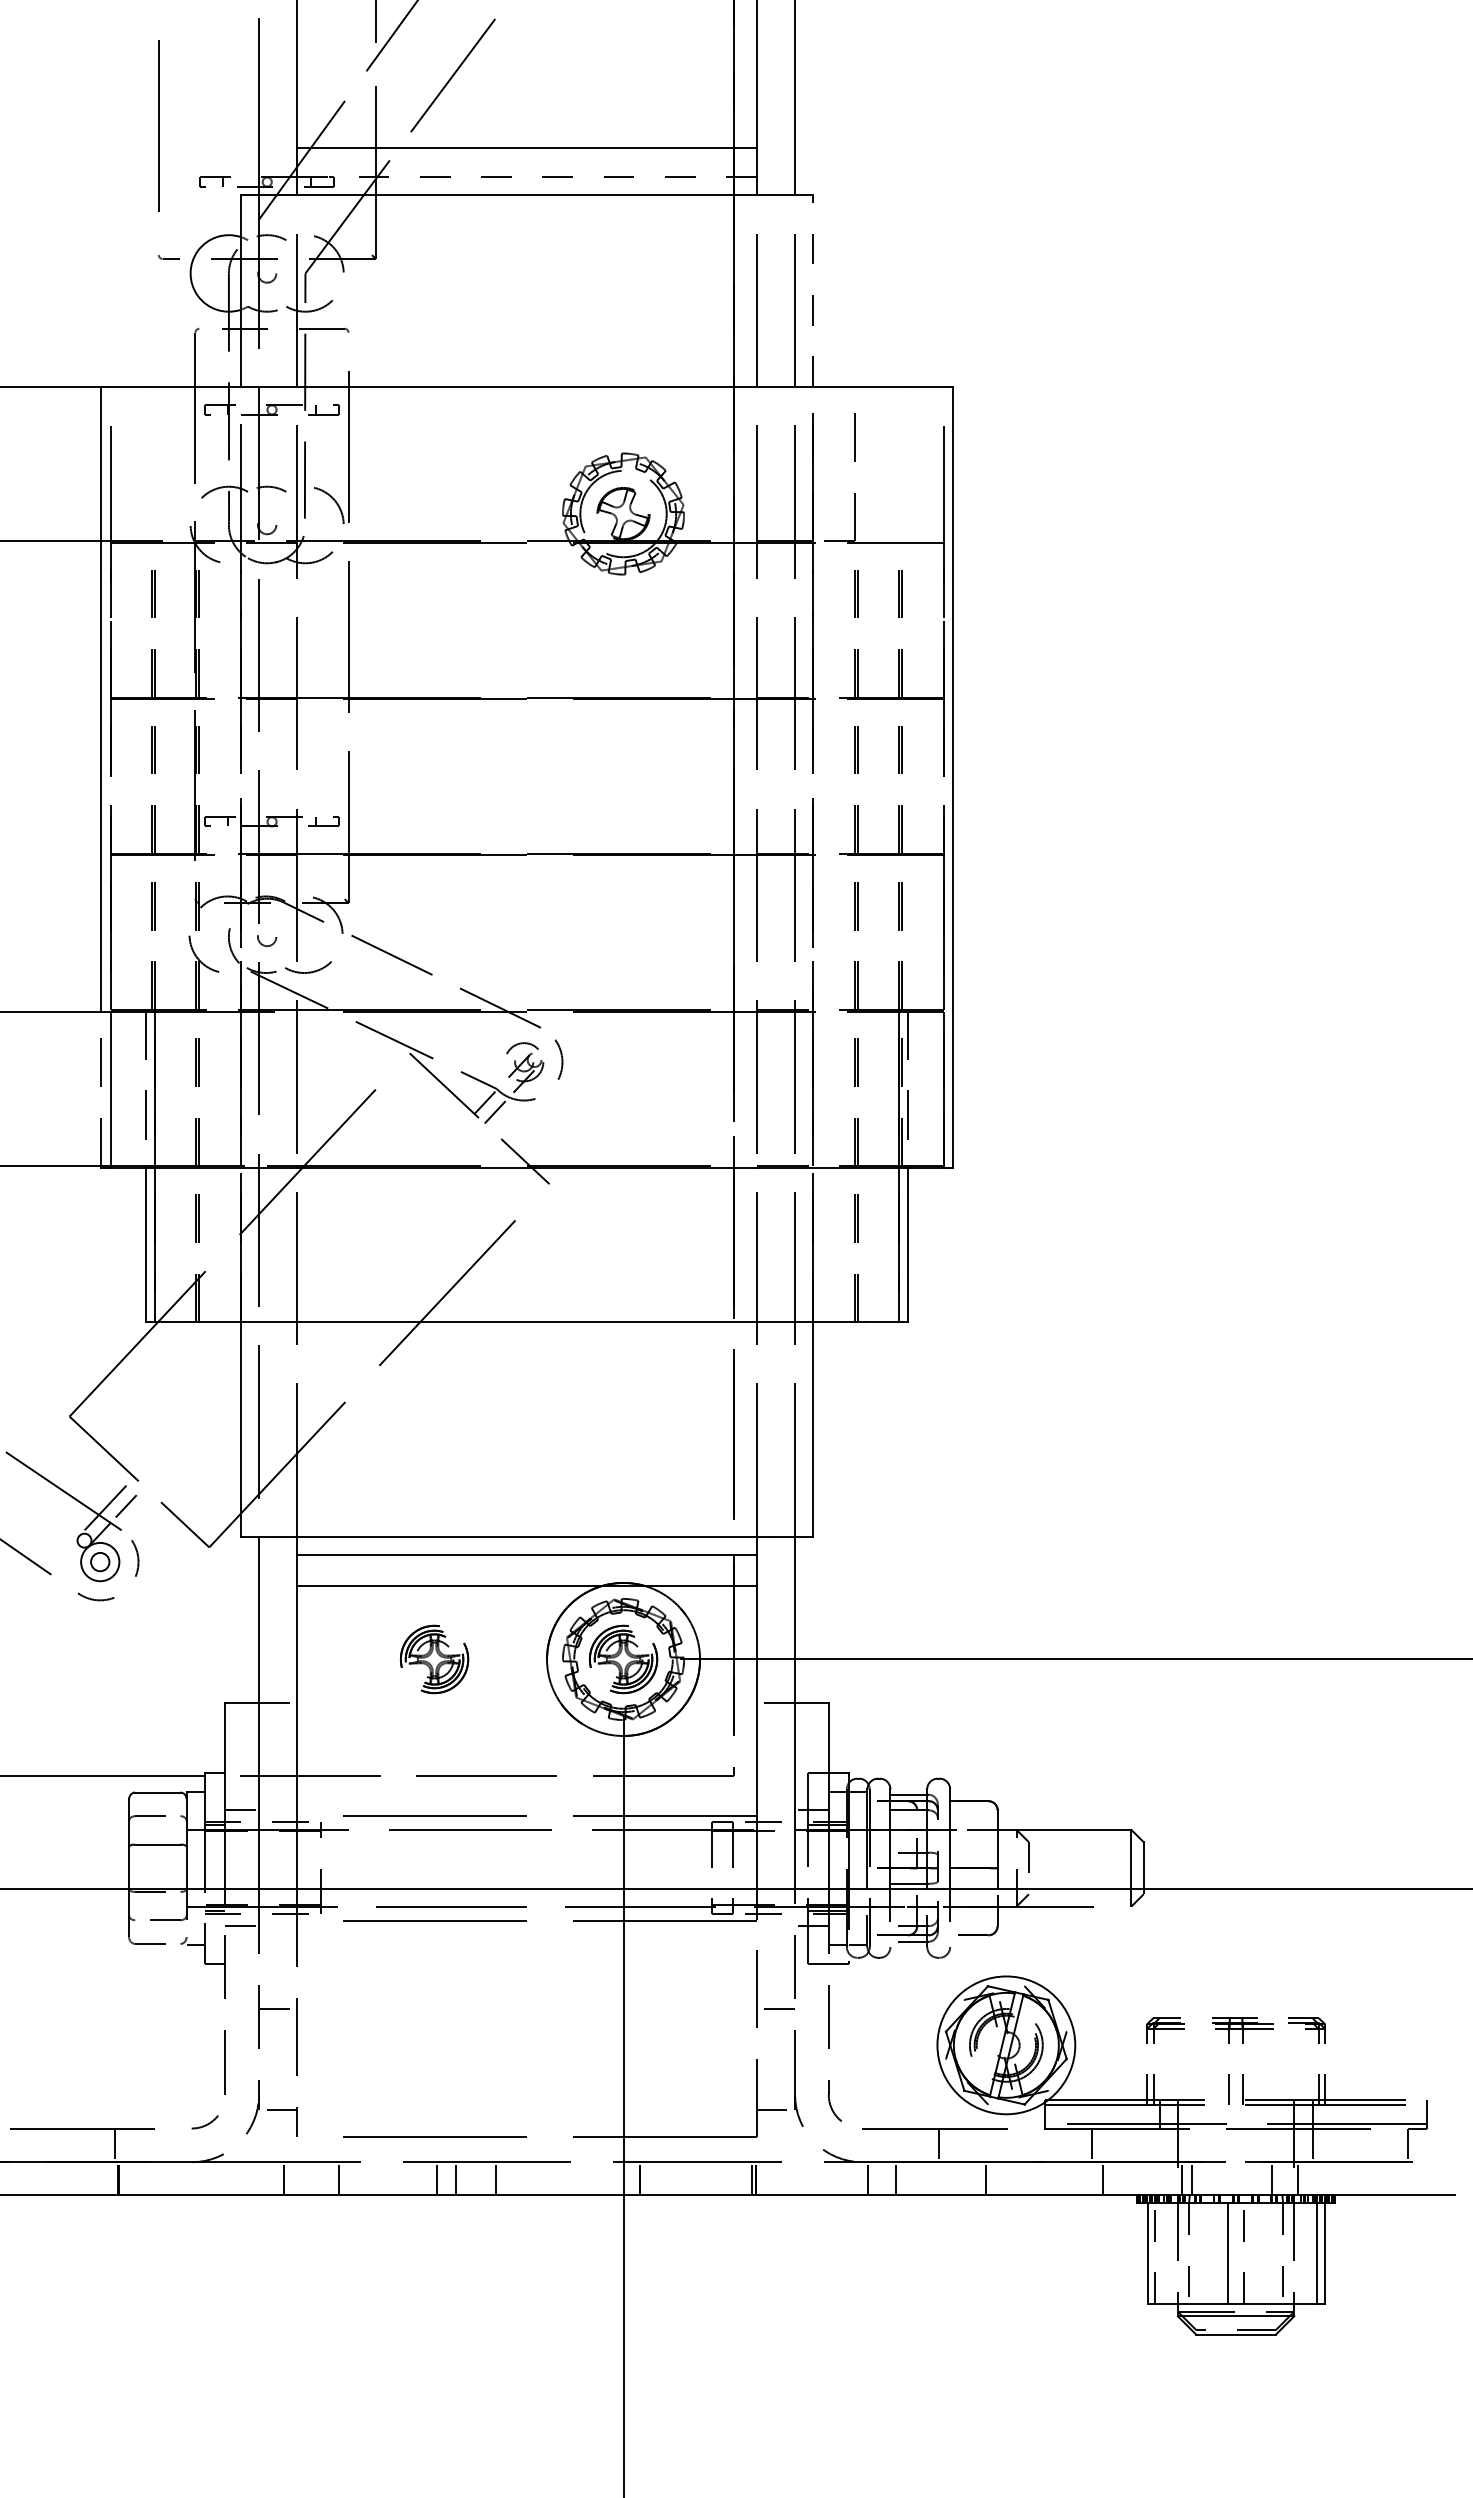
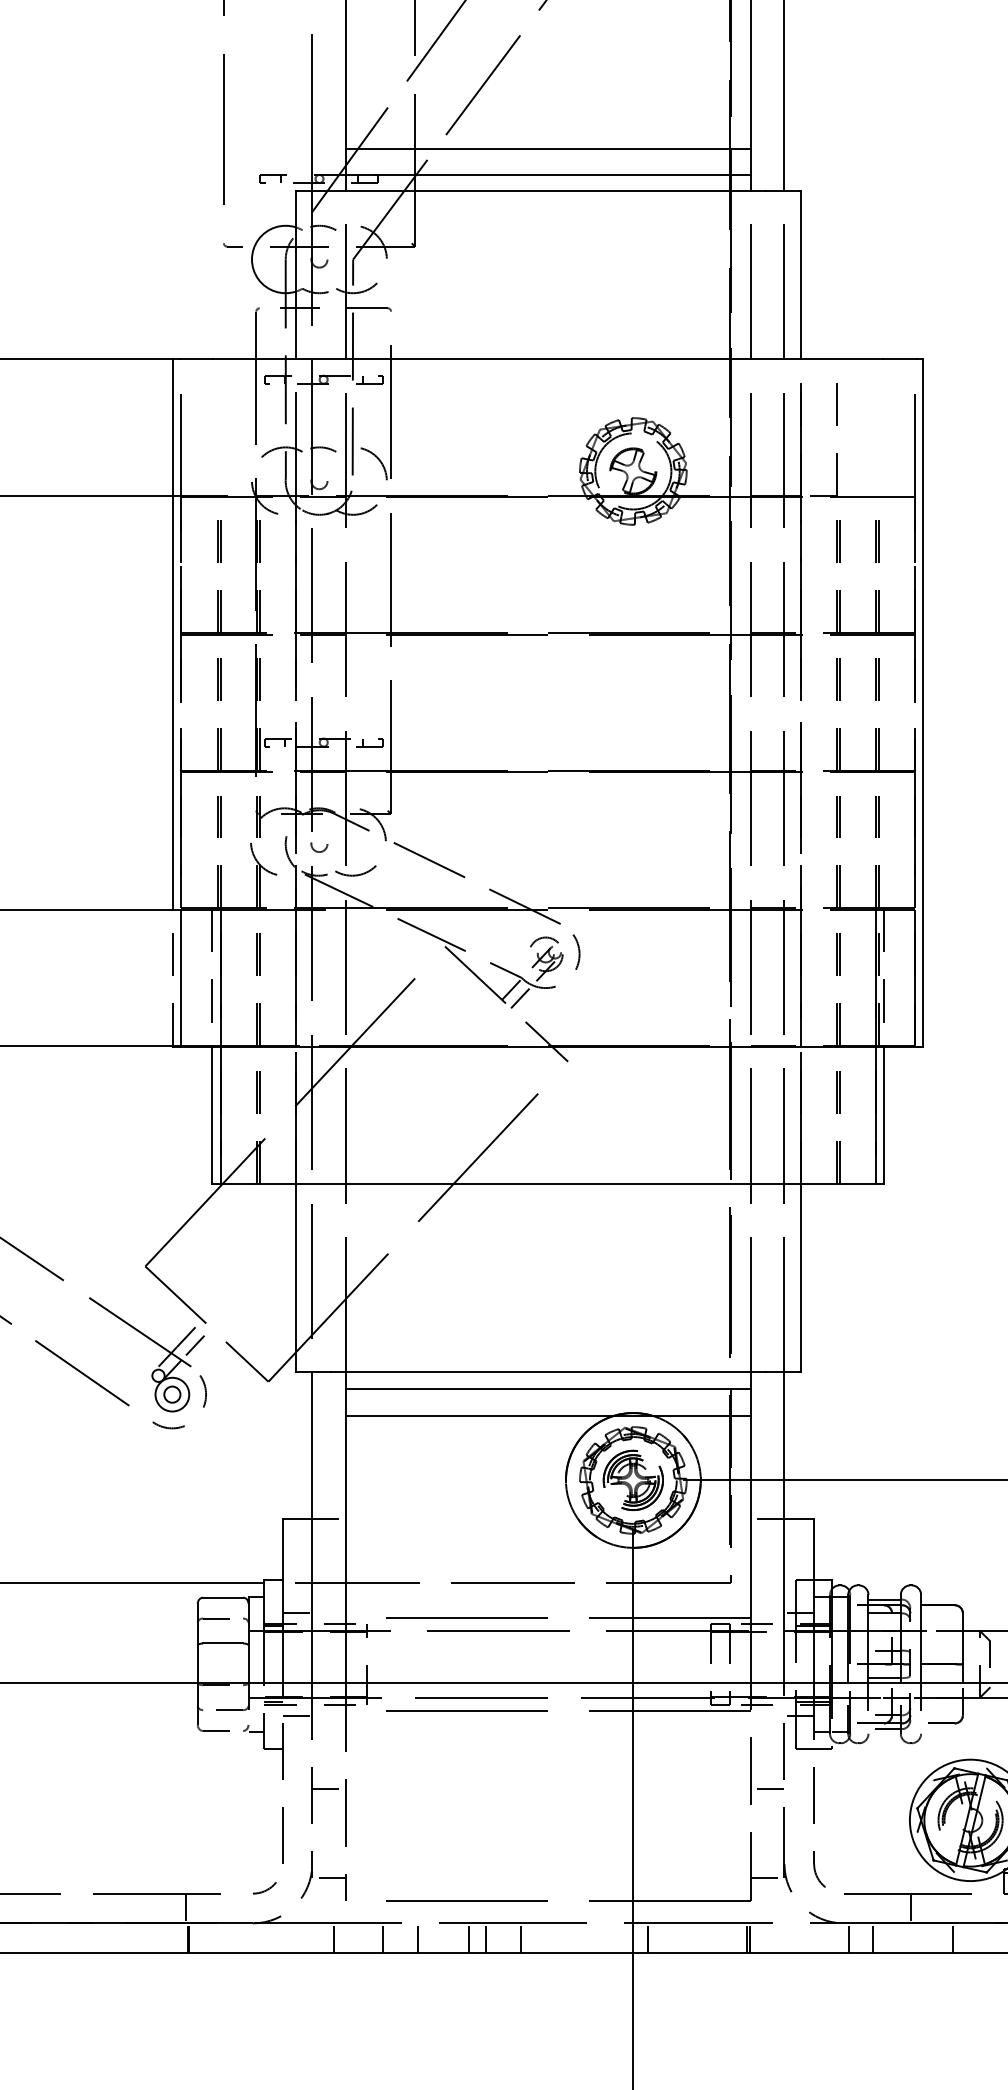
line: (527, 176) -> (548, 174), dashed -> solid
line: (813, 291) -> (800, 275), dashed -> solid
part: (434, 1659) -> (466, 1480), removed
line: (379, 2178) -> (418, 1937), added

